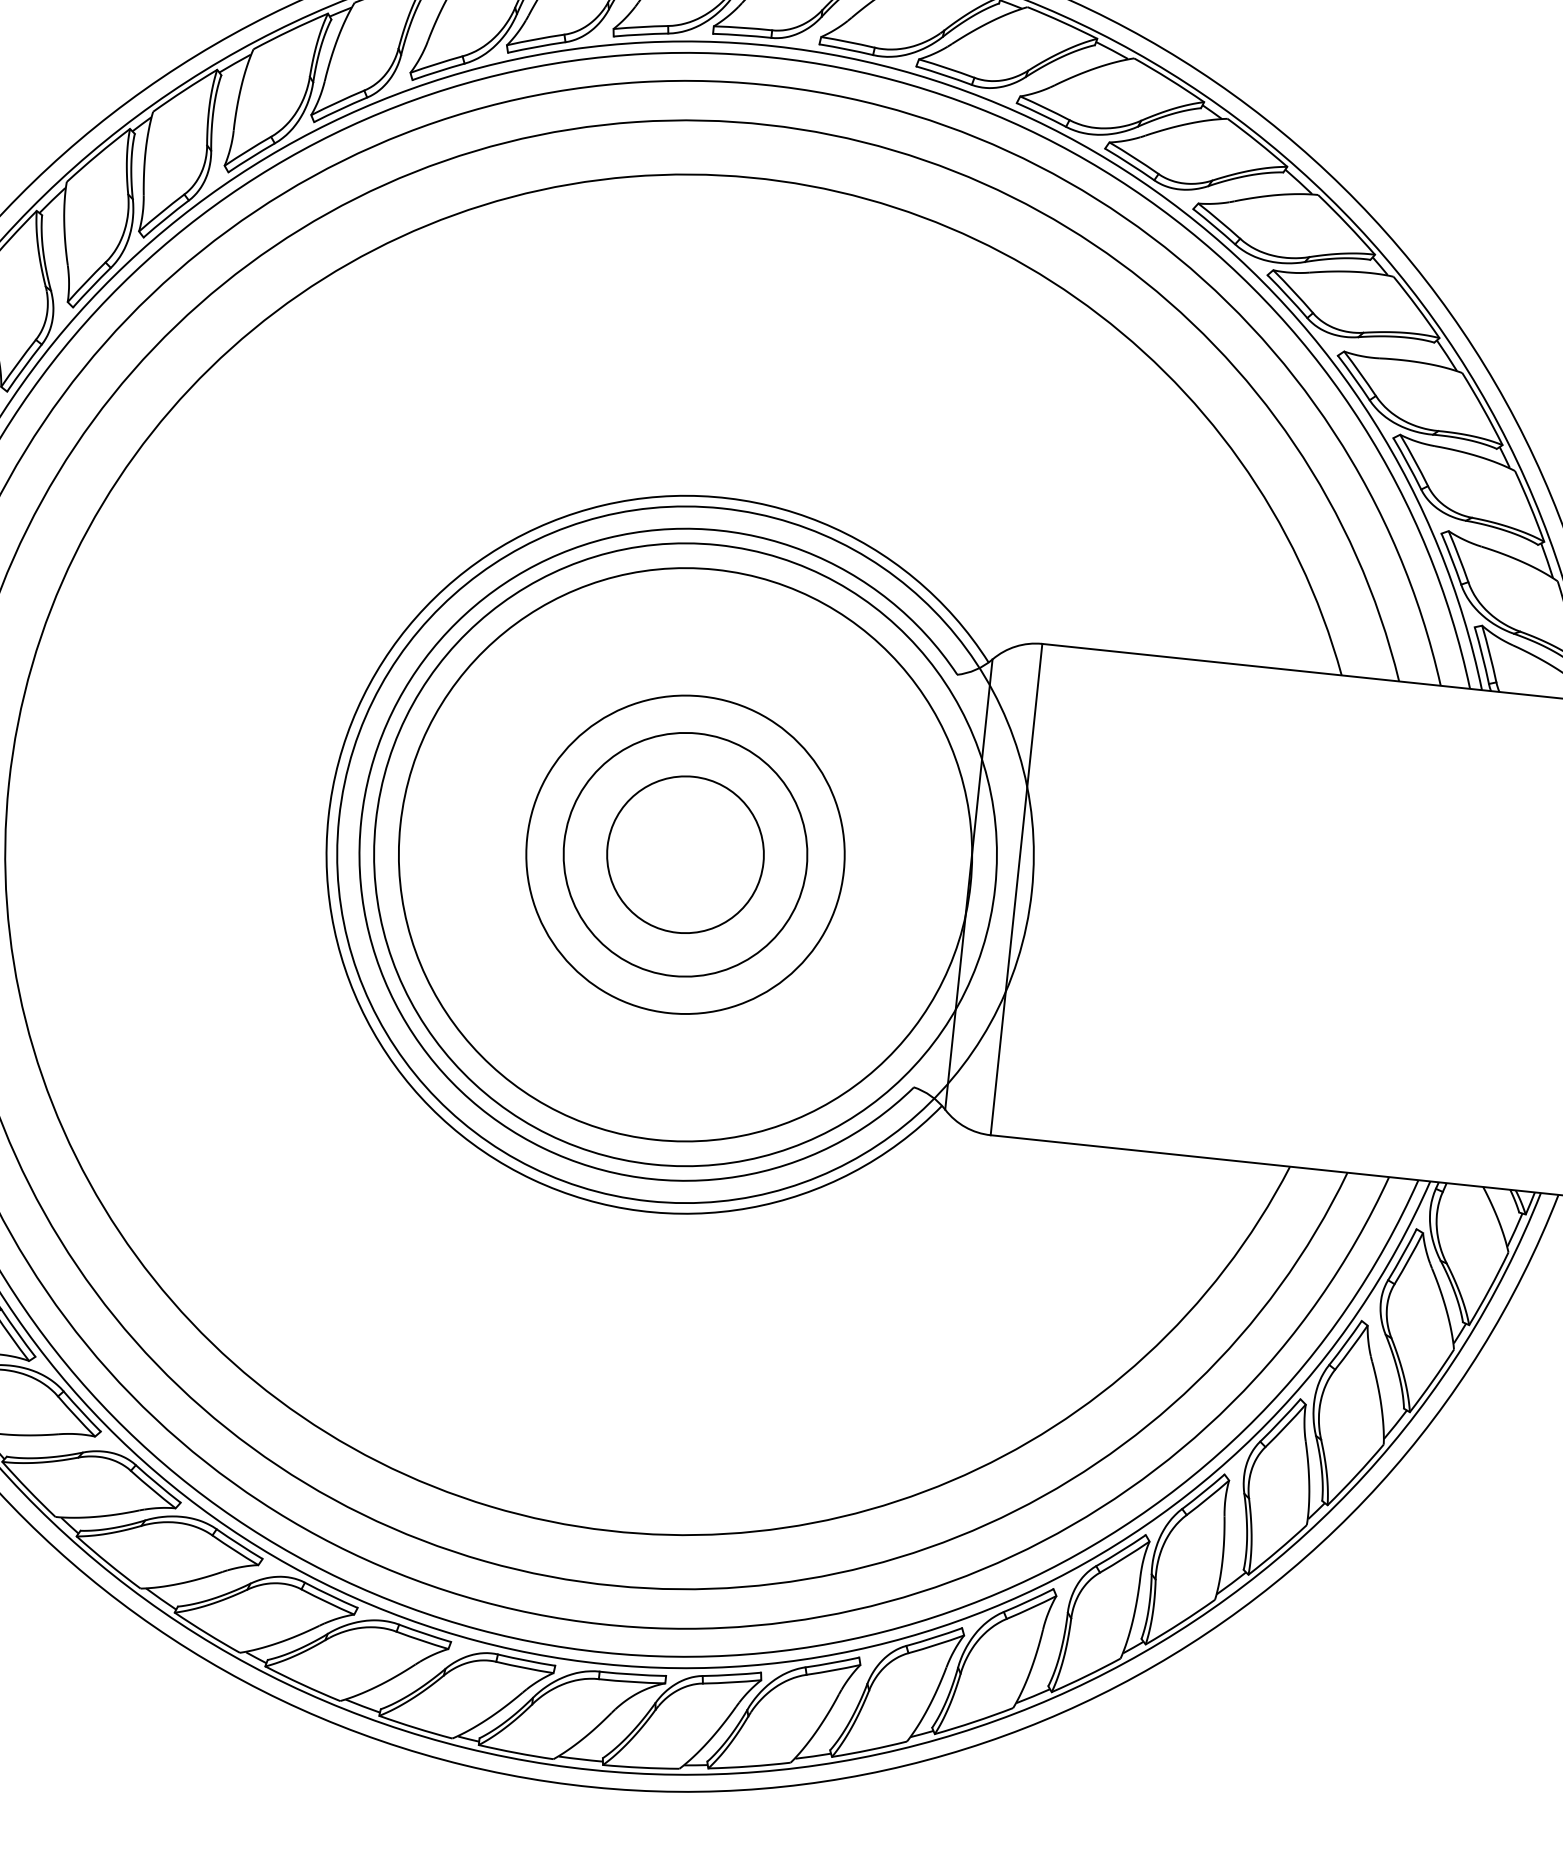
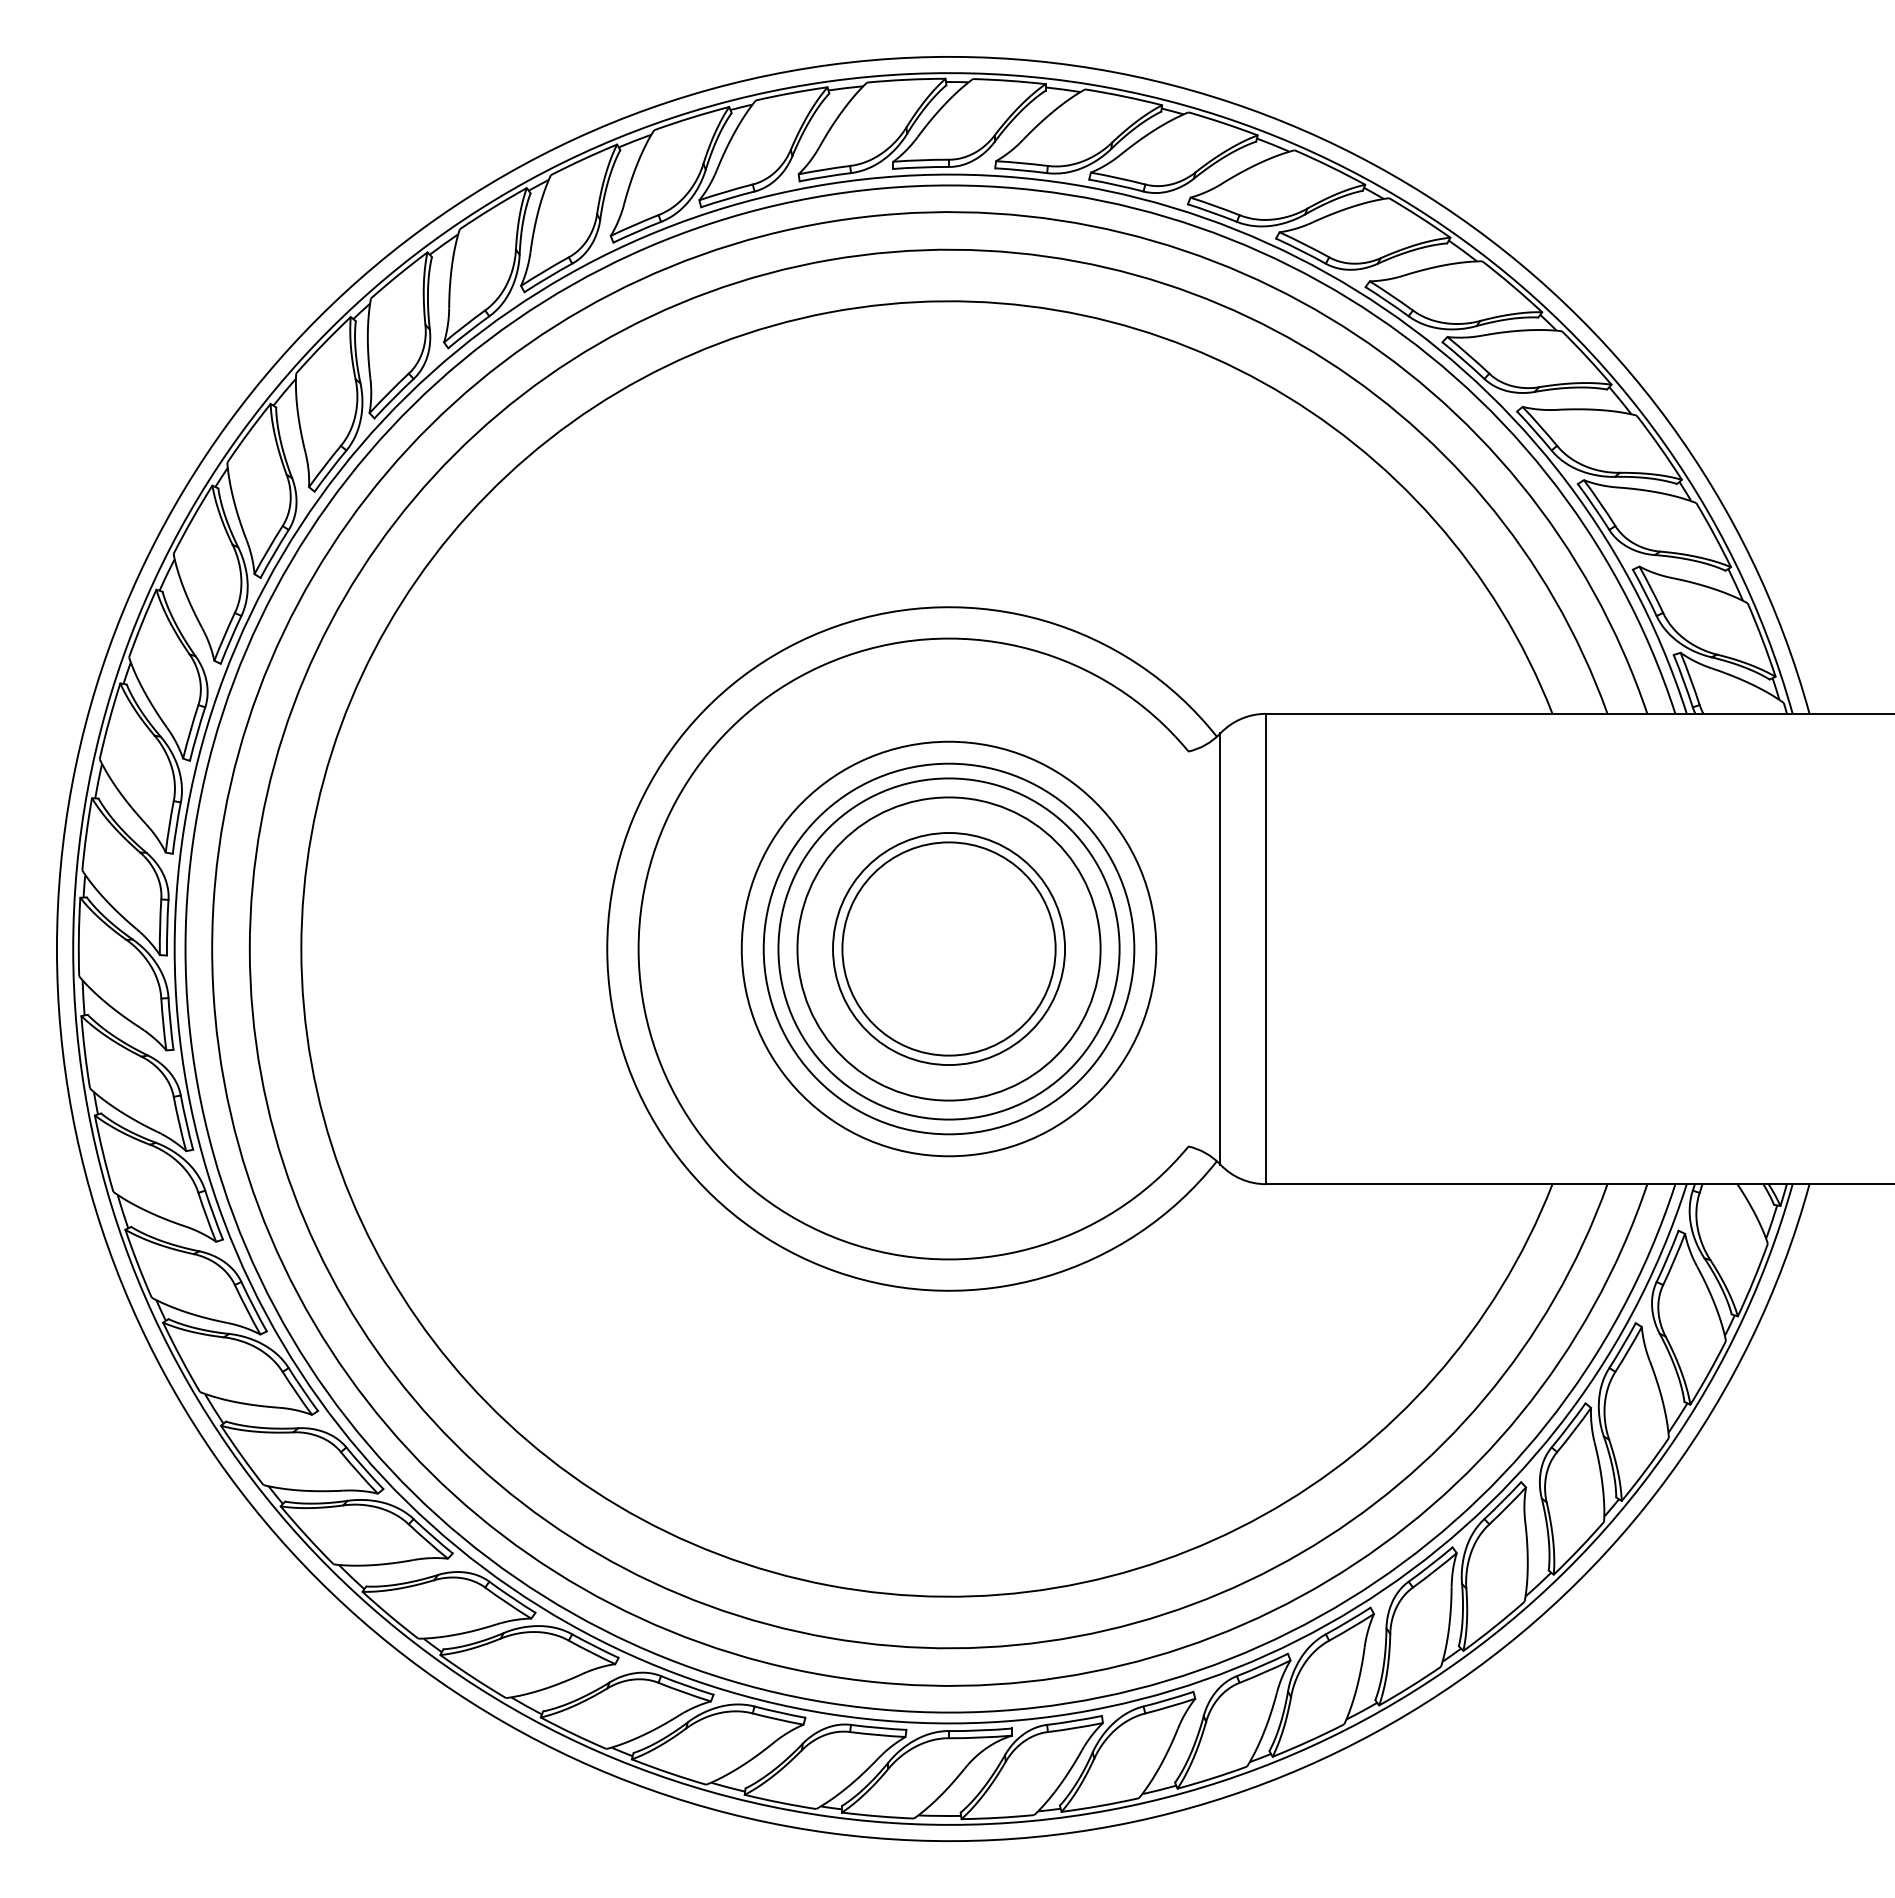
circle: (685, 854) -> (948, 948), size x0.62
circle: (685, 854) -> (948, 948), size x0.62
circle: (685, 854) -> (948, 948), size x0.62
circle: (685, 854) -> (948, 948), size x1.43

